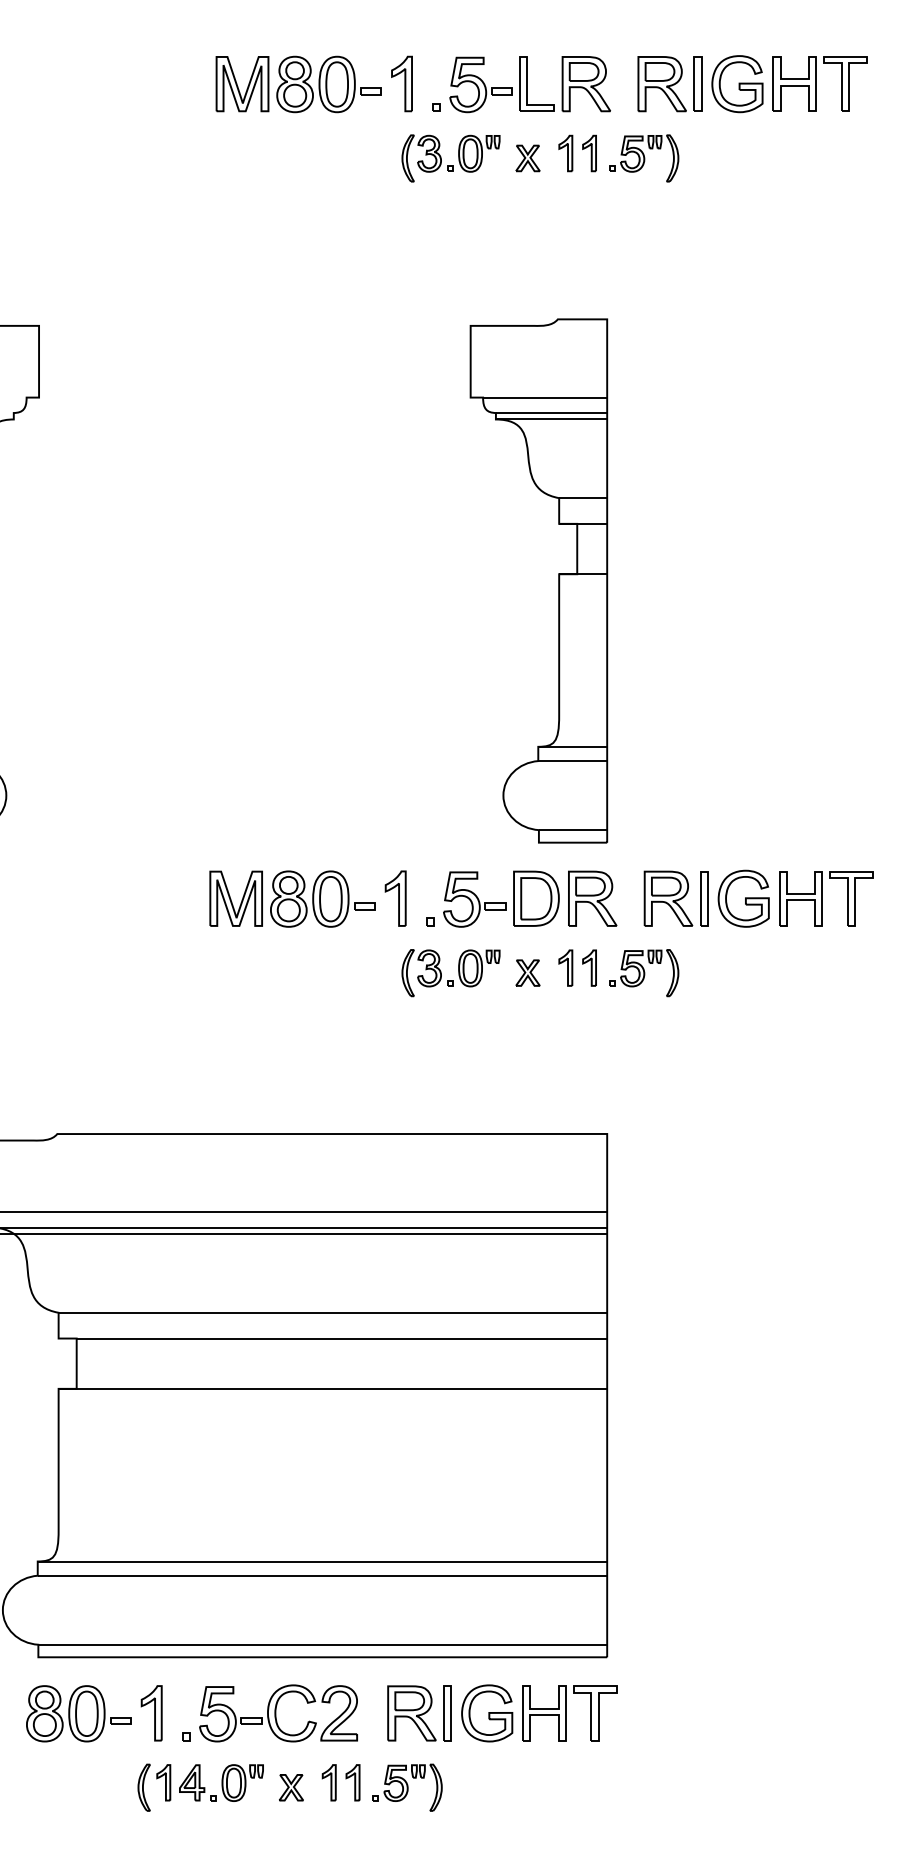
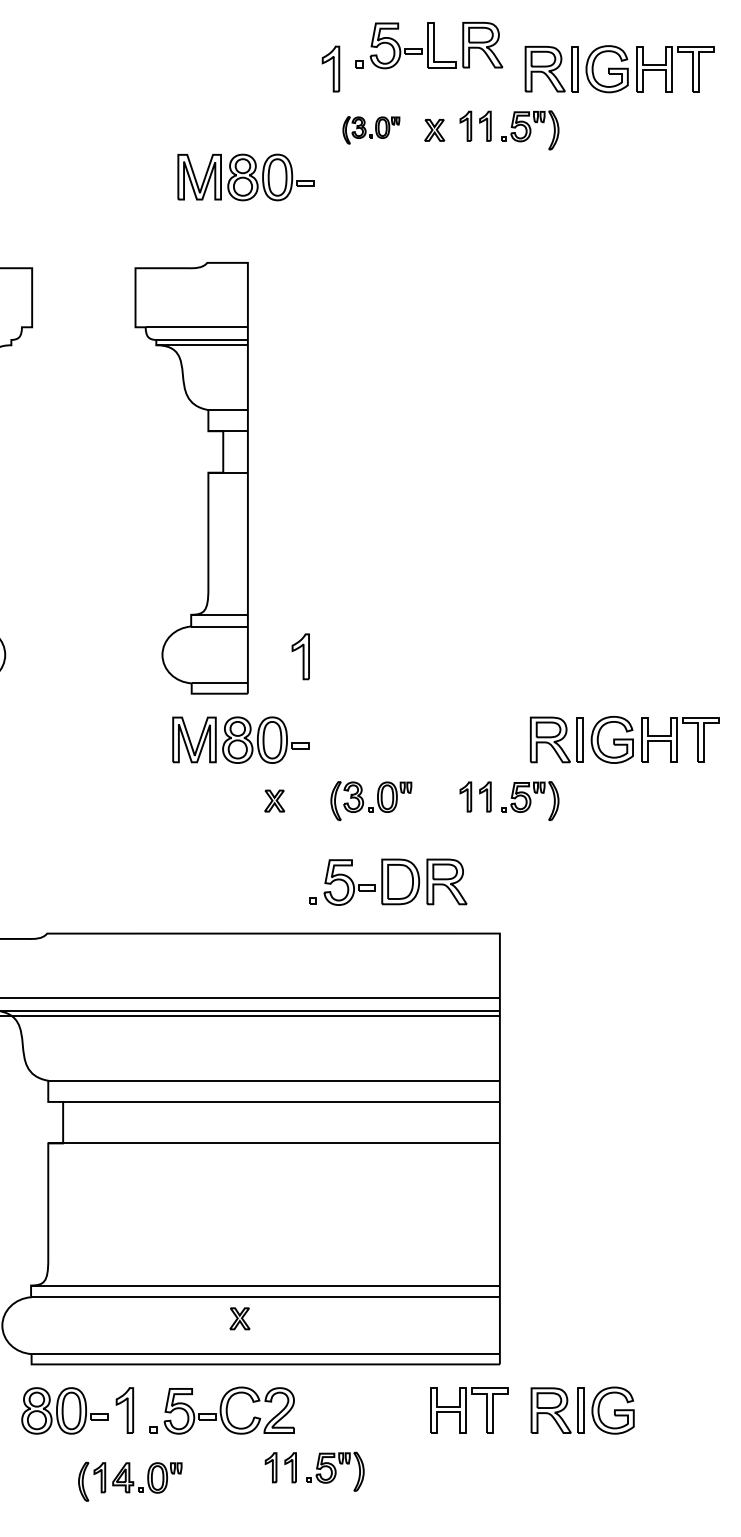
part: (298, 84) -> (245, 177), moved
part: (521, 84) -> (429, 45), moved
part: (451, 158) -> (371, 130), size x0.7
part: (558, 581) -> (207, 478), moved
part: (395, 898) -> (300, 656), moved
part: (521, 898) -> (388, 881), moved
part: (527, 972) -> (274, 800), moved
part: (450, 1713) -> (582, 1410), moved
part: (201, 1787) -> (130, 1481), moved
part: (290, 1787) -> (239, 1318), moved

